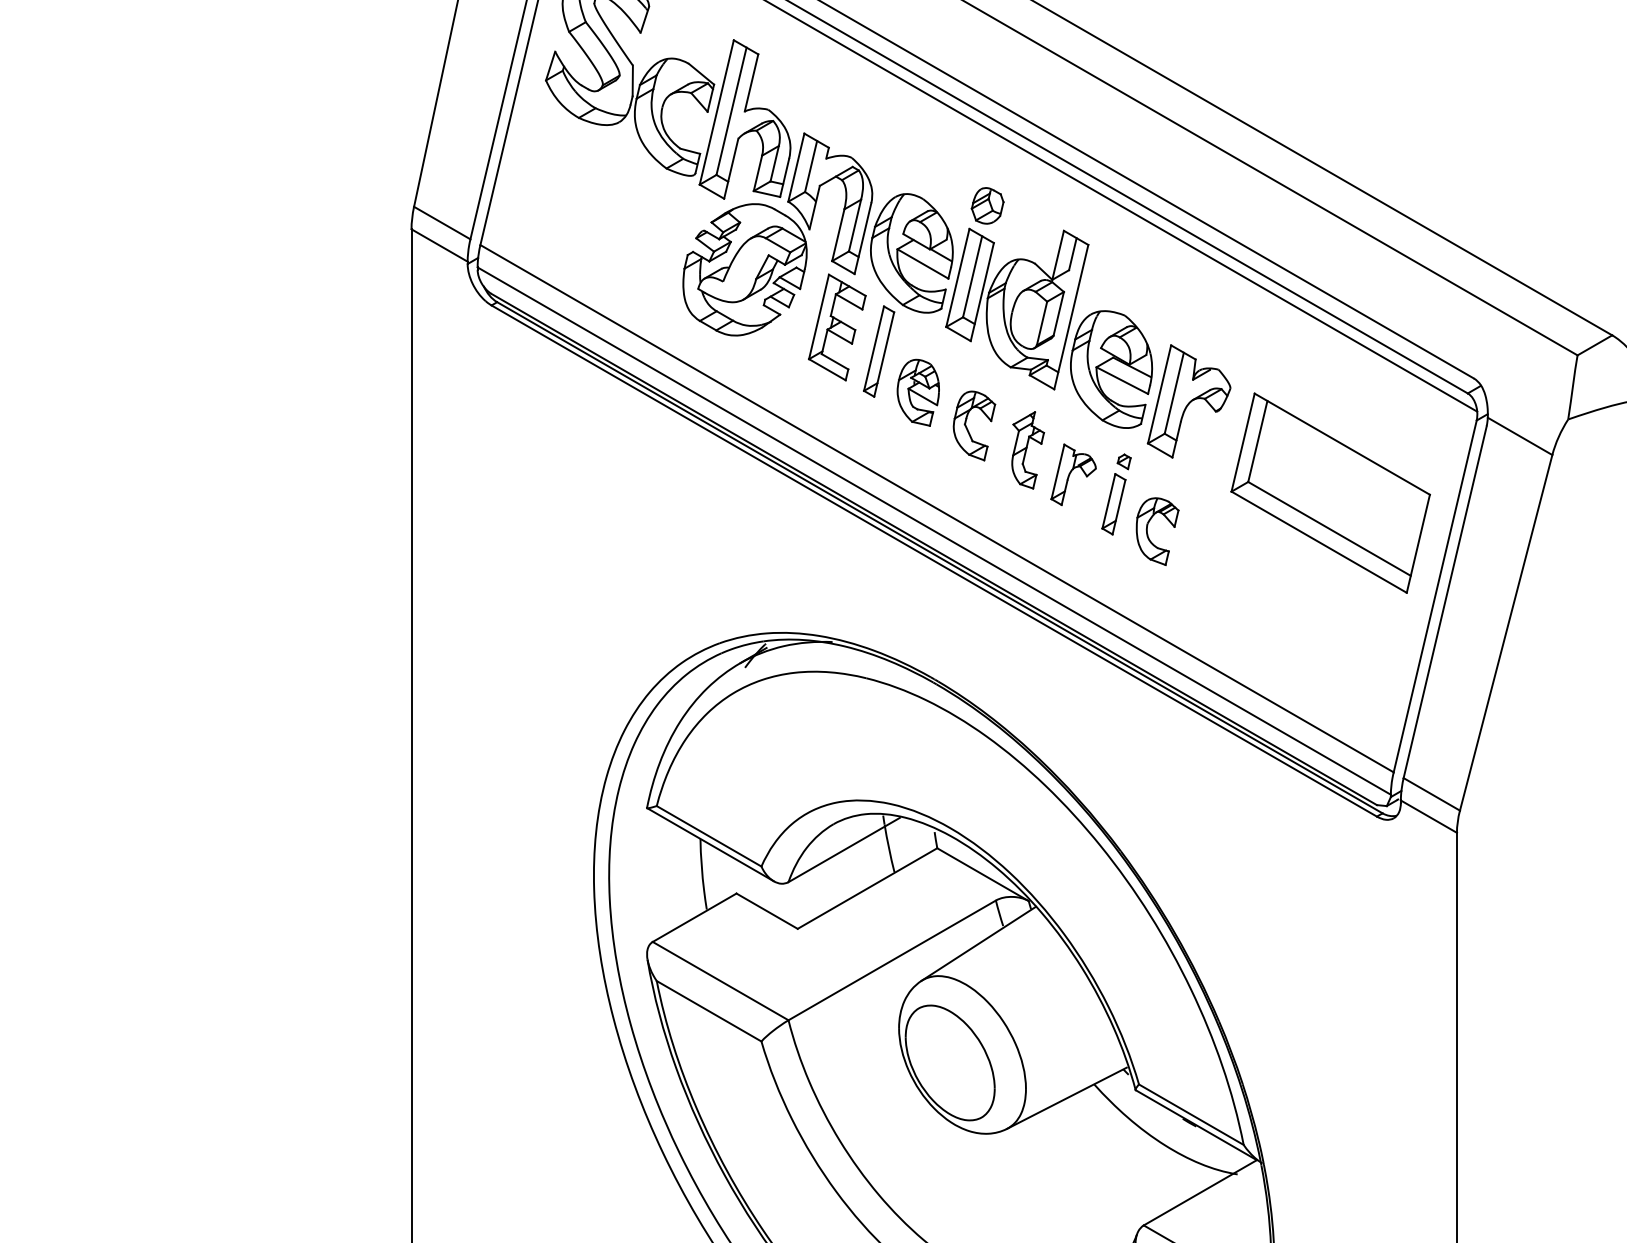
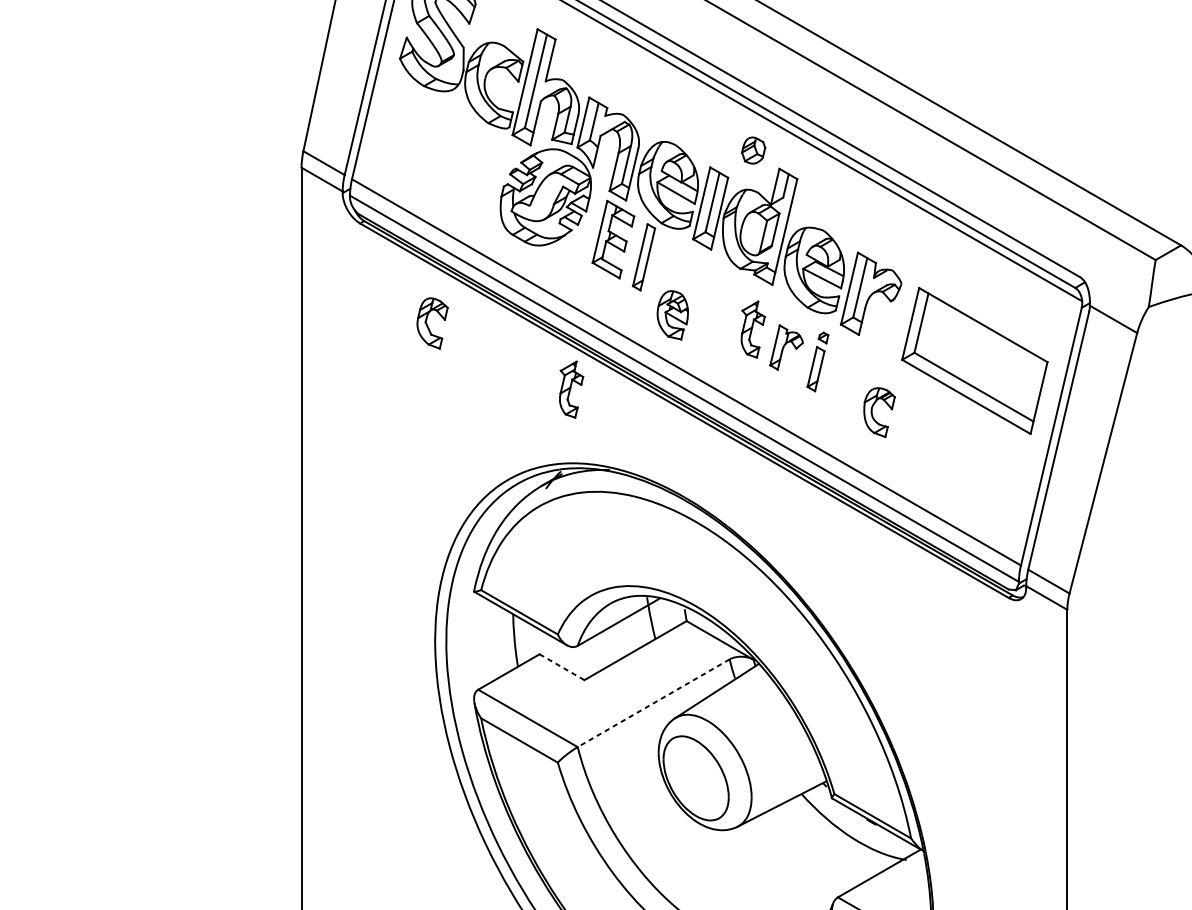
part: (987, 205) -> (753, 150), moved
part: (917, 392) -> (672, 315), moved
part: (968, 429) -> (428, 326), moved
part: (780, 532) -> (571, 389), added
part: (1148, 534) -> (872, 414), moved
line: (767, 911) -> (562, 667), solid -> dashed
line: (892, 960) -> (653, 703), solid -> dashed

